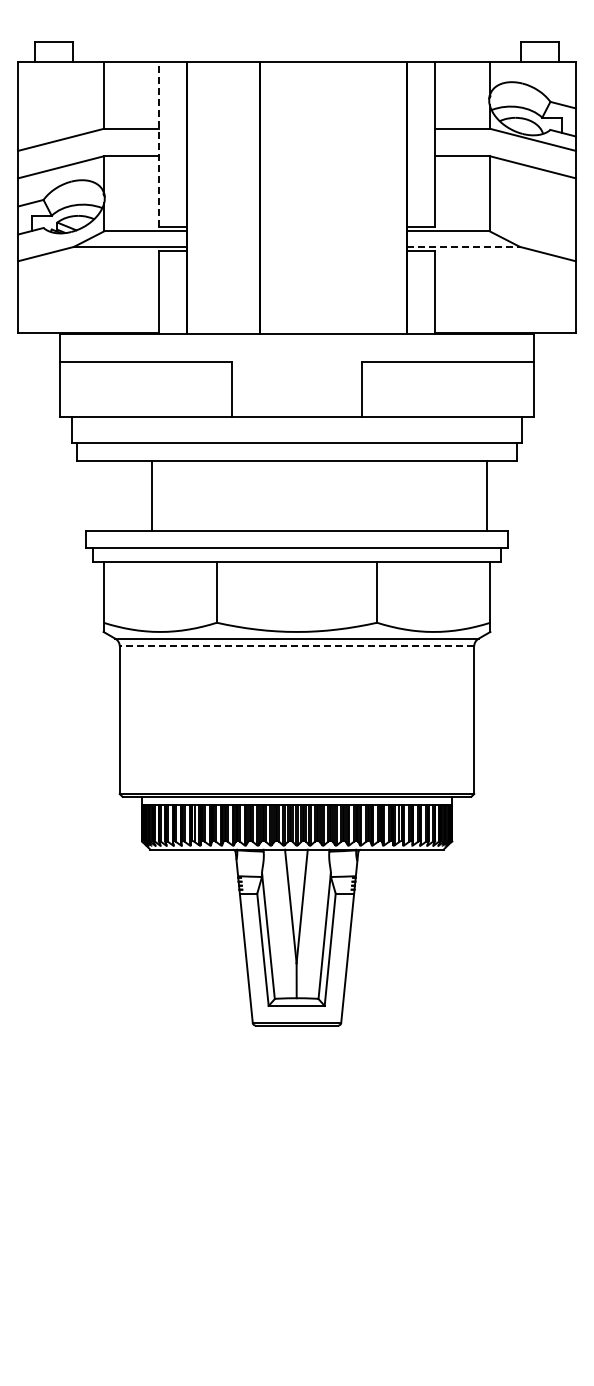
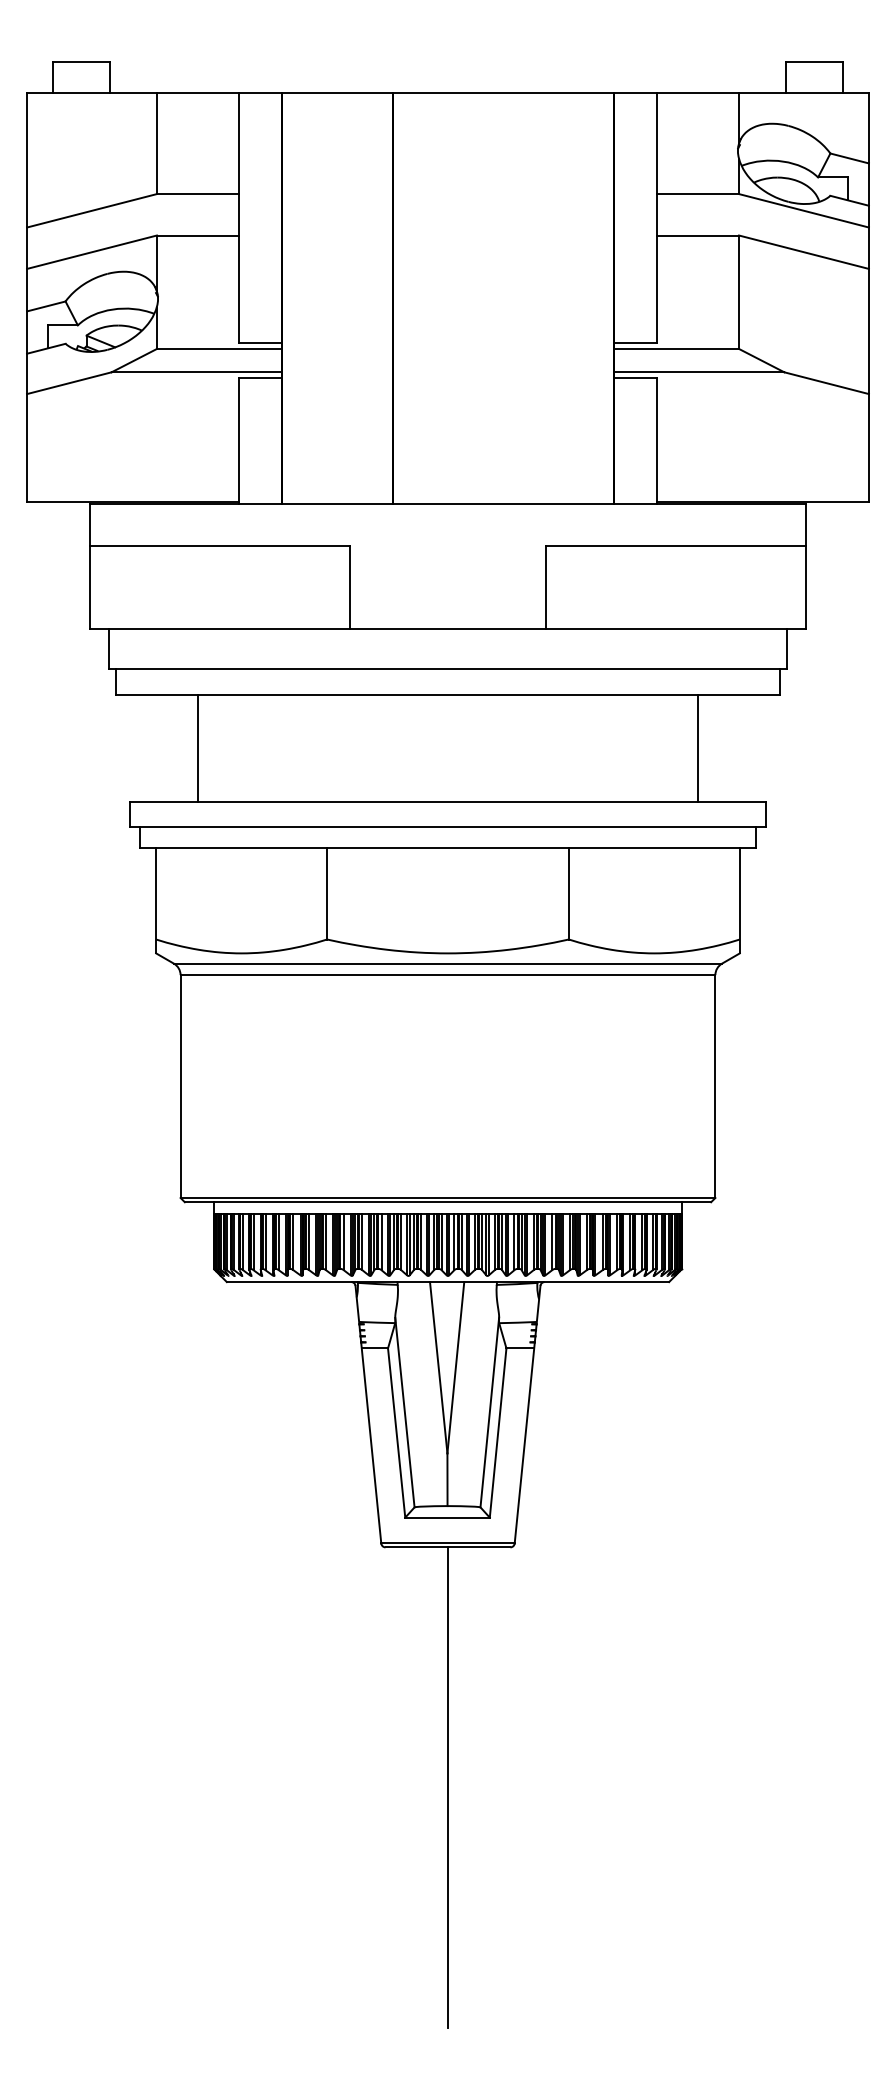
line: (158, 144) -> (239, 217), dashed -> solid
line: (464, 246) -> (700, 371), dashed -> solid
line: (152, 496) -> (198, 748), moved
line: (486, 496) -> (697, 748), moved
line: (296, 646) -> (447, 975), dashed -> solid
line: (297, 1184) -> (448, 1787), added

